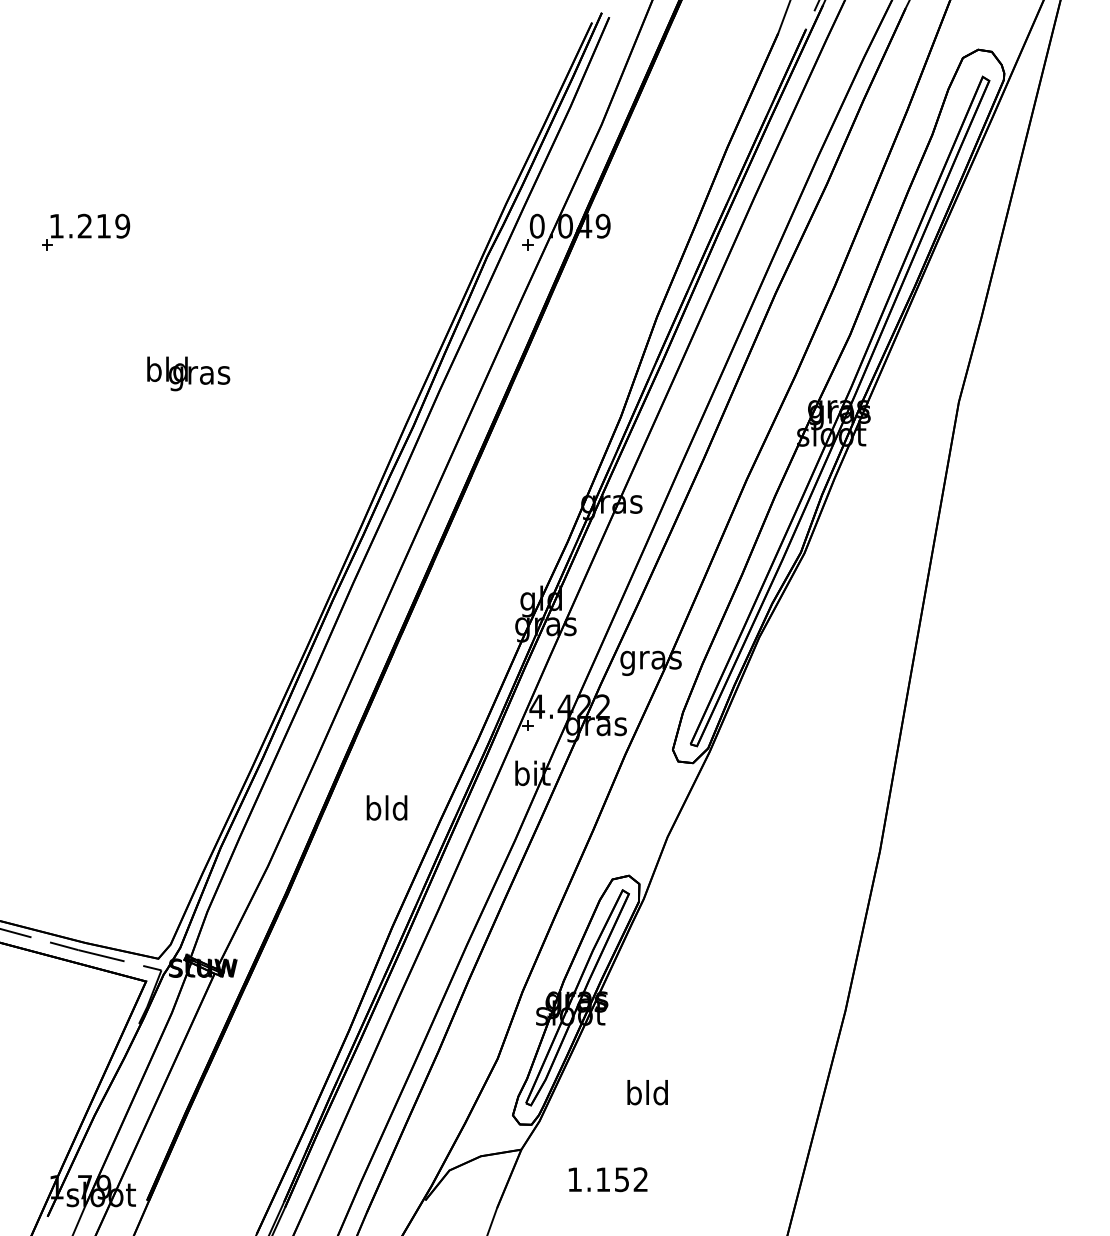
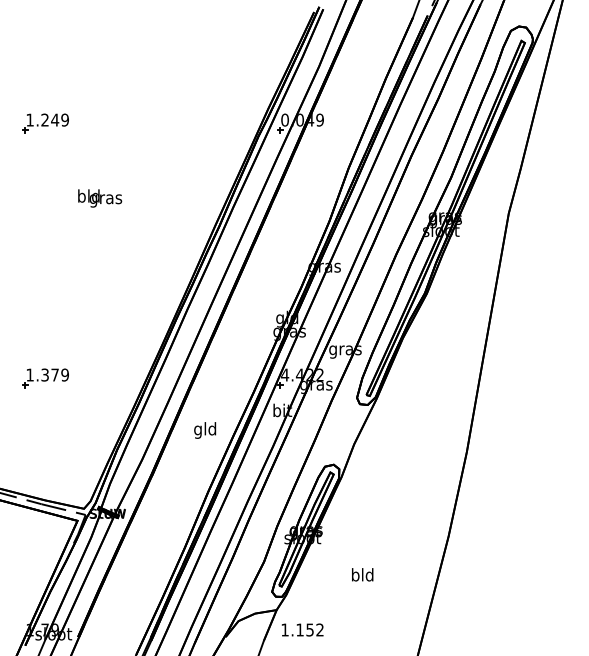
text: (104, 225) -> (55, 119), 1.219 -> 1.249
part: (85, 713) -> (45, 378), added
text: (374, 811) -> (198, 430), bld -> gld
text: (647, 1092) -> (362, 574), moved
text: (607, 1178) -> (302, 629), moved

